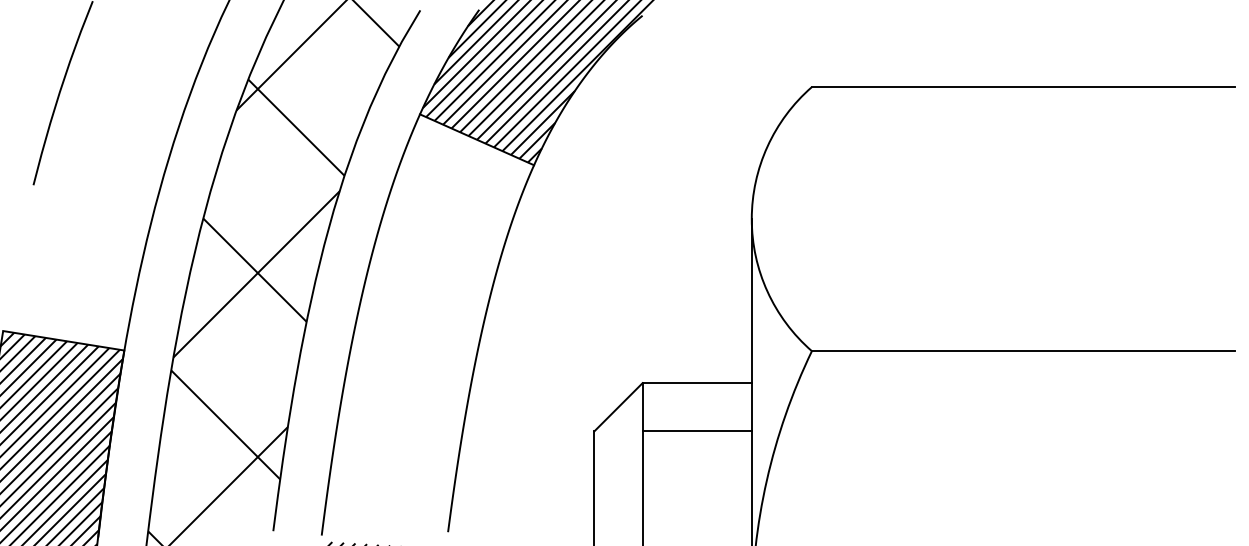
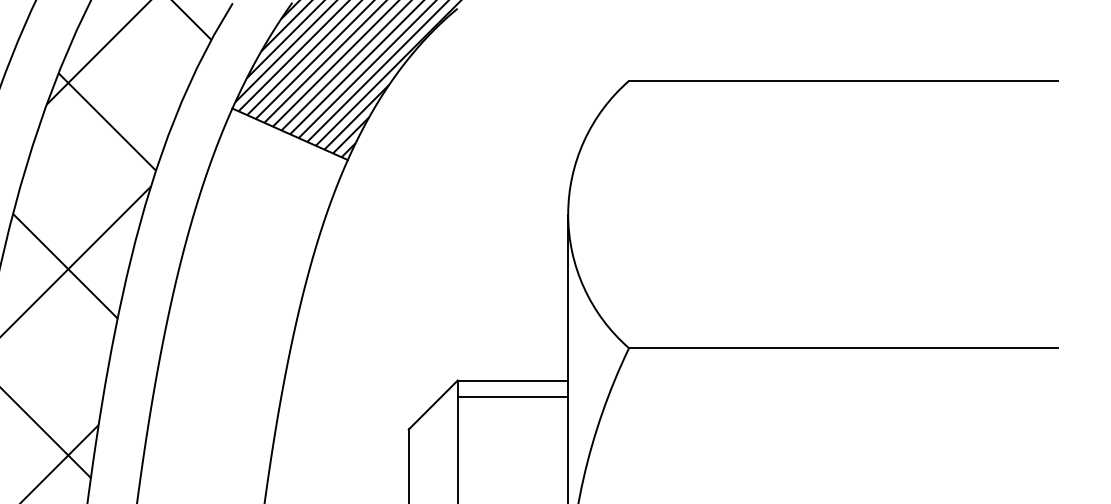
line: (696, 431) -> (512, 397), moved

